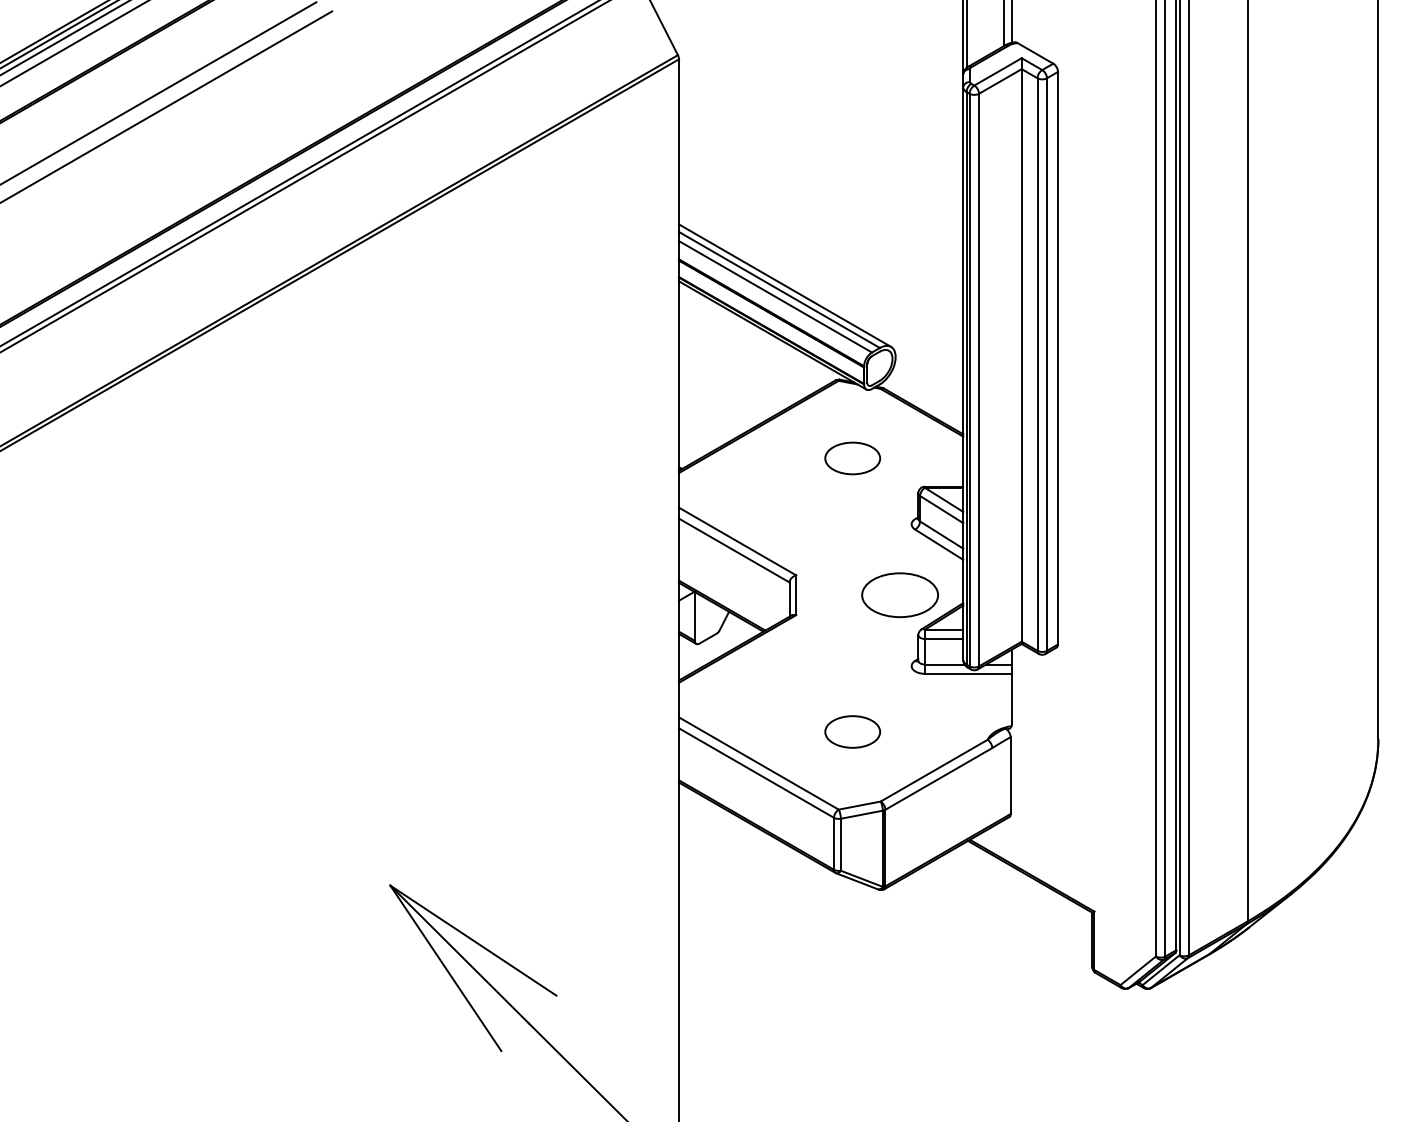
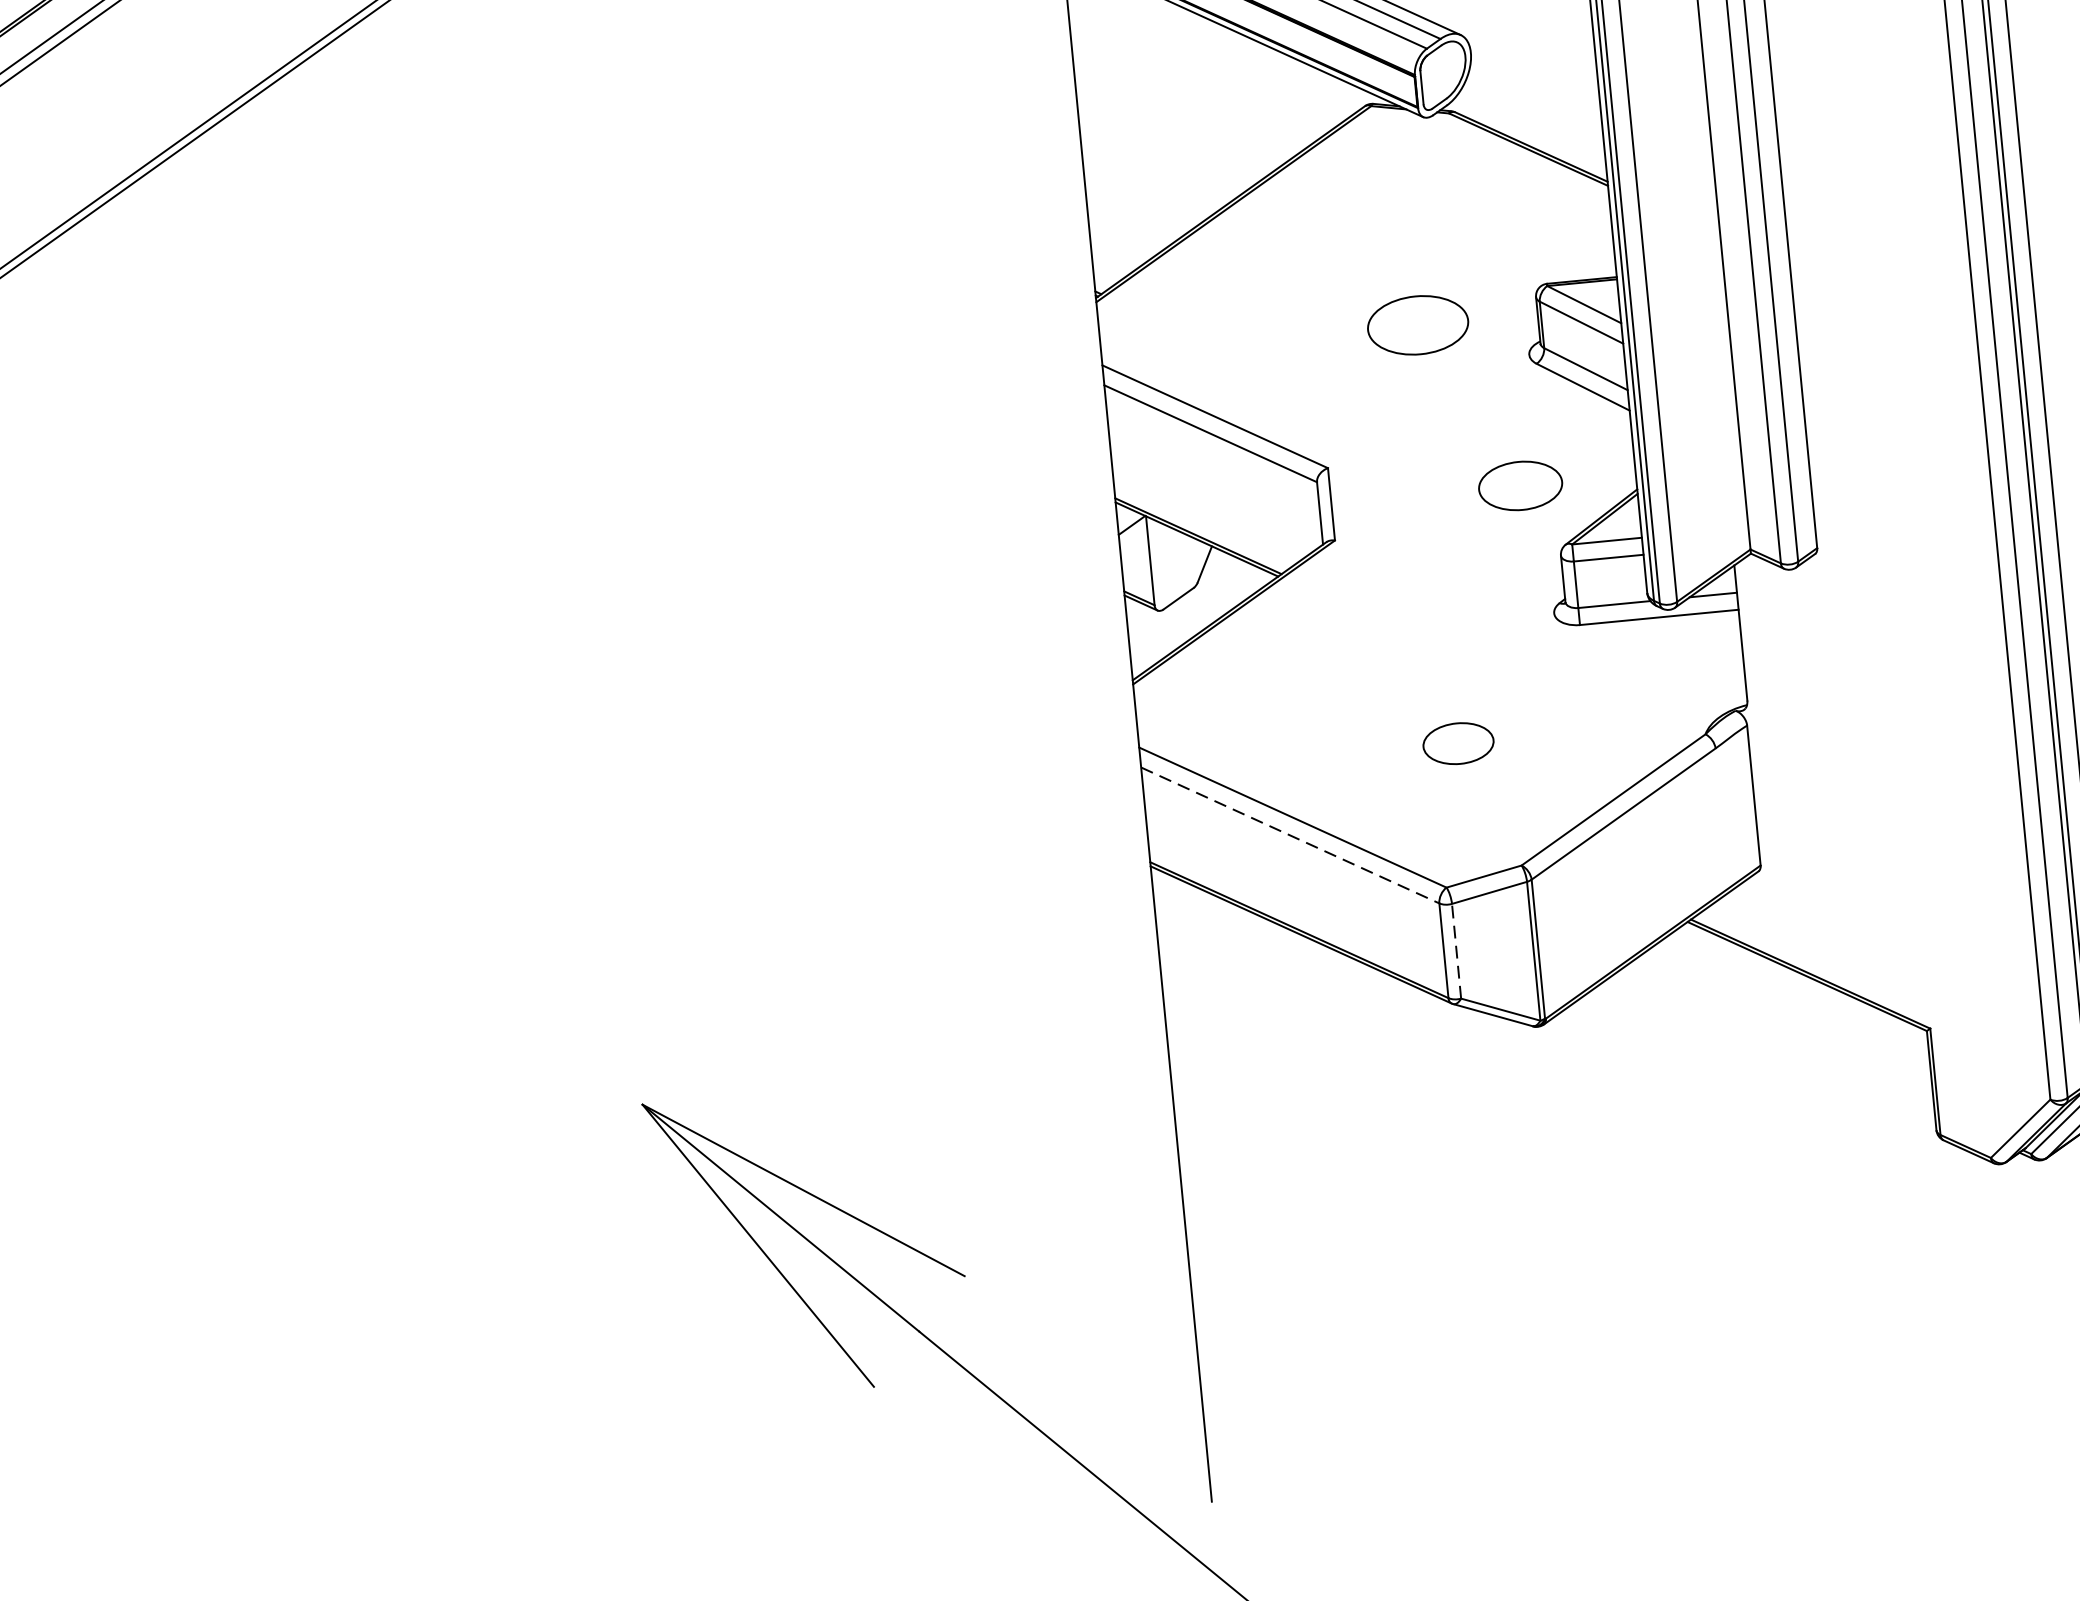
part: (852, 458) -> (1417, 325), moved
part: (899, 594) -> (1519, 484), size x0.6
part: (852, 731) -> (1457, 742), size x0.7
line: (756, 773) -> (1290, 836), solid -> dashed
line: (840, 844) -> (1455, 950), solid -> dashed

